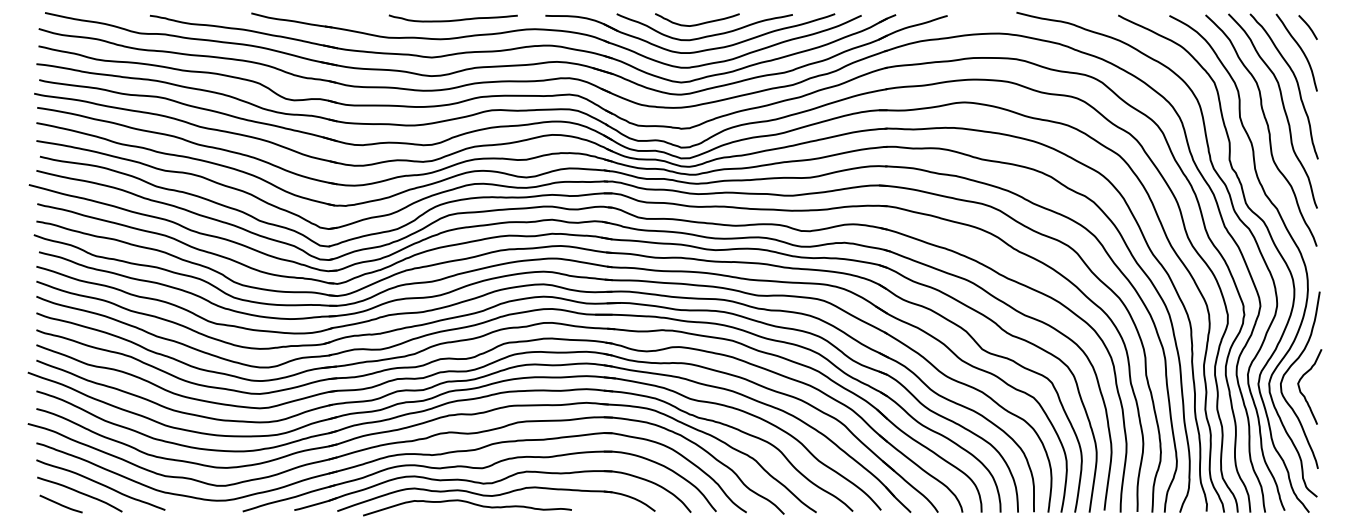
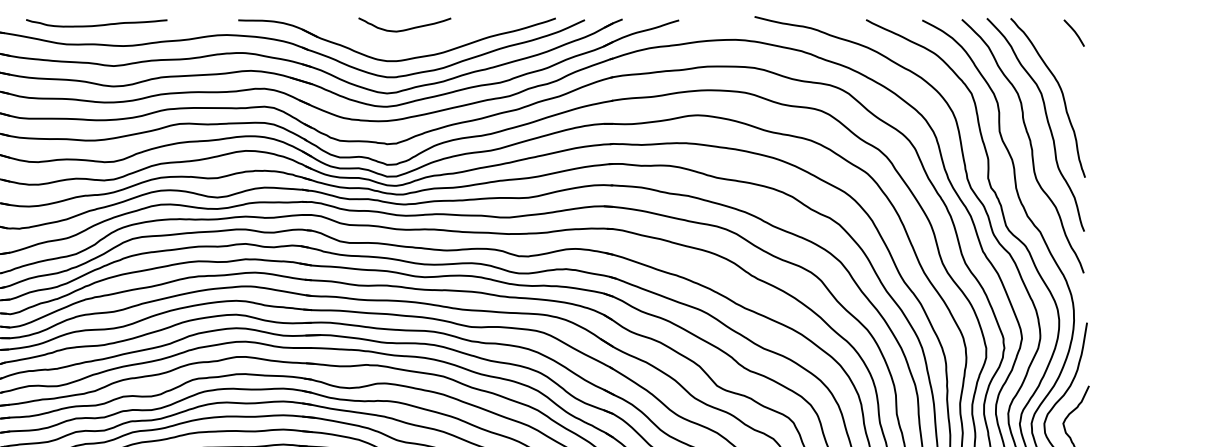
curve: (452, 19) -> (95, 24), moved
curve: (706, 35) -> (414, 41), removed
curve: (1299, 48) -> (1064, 56), removed

